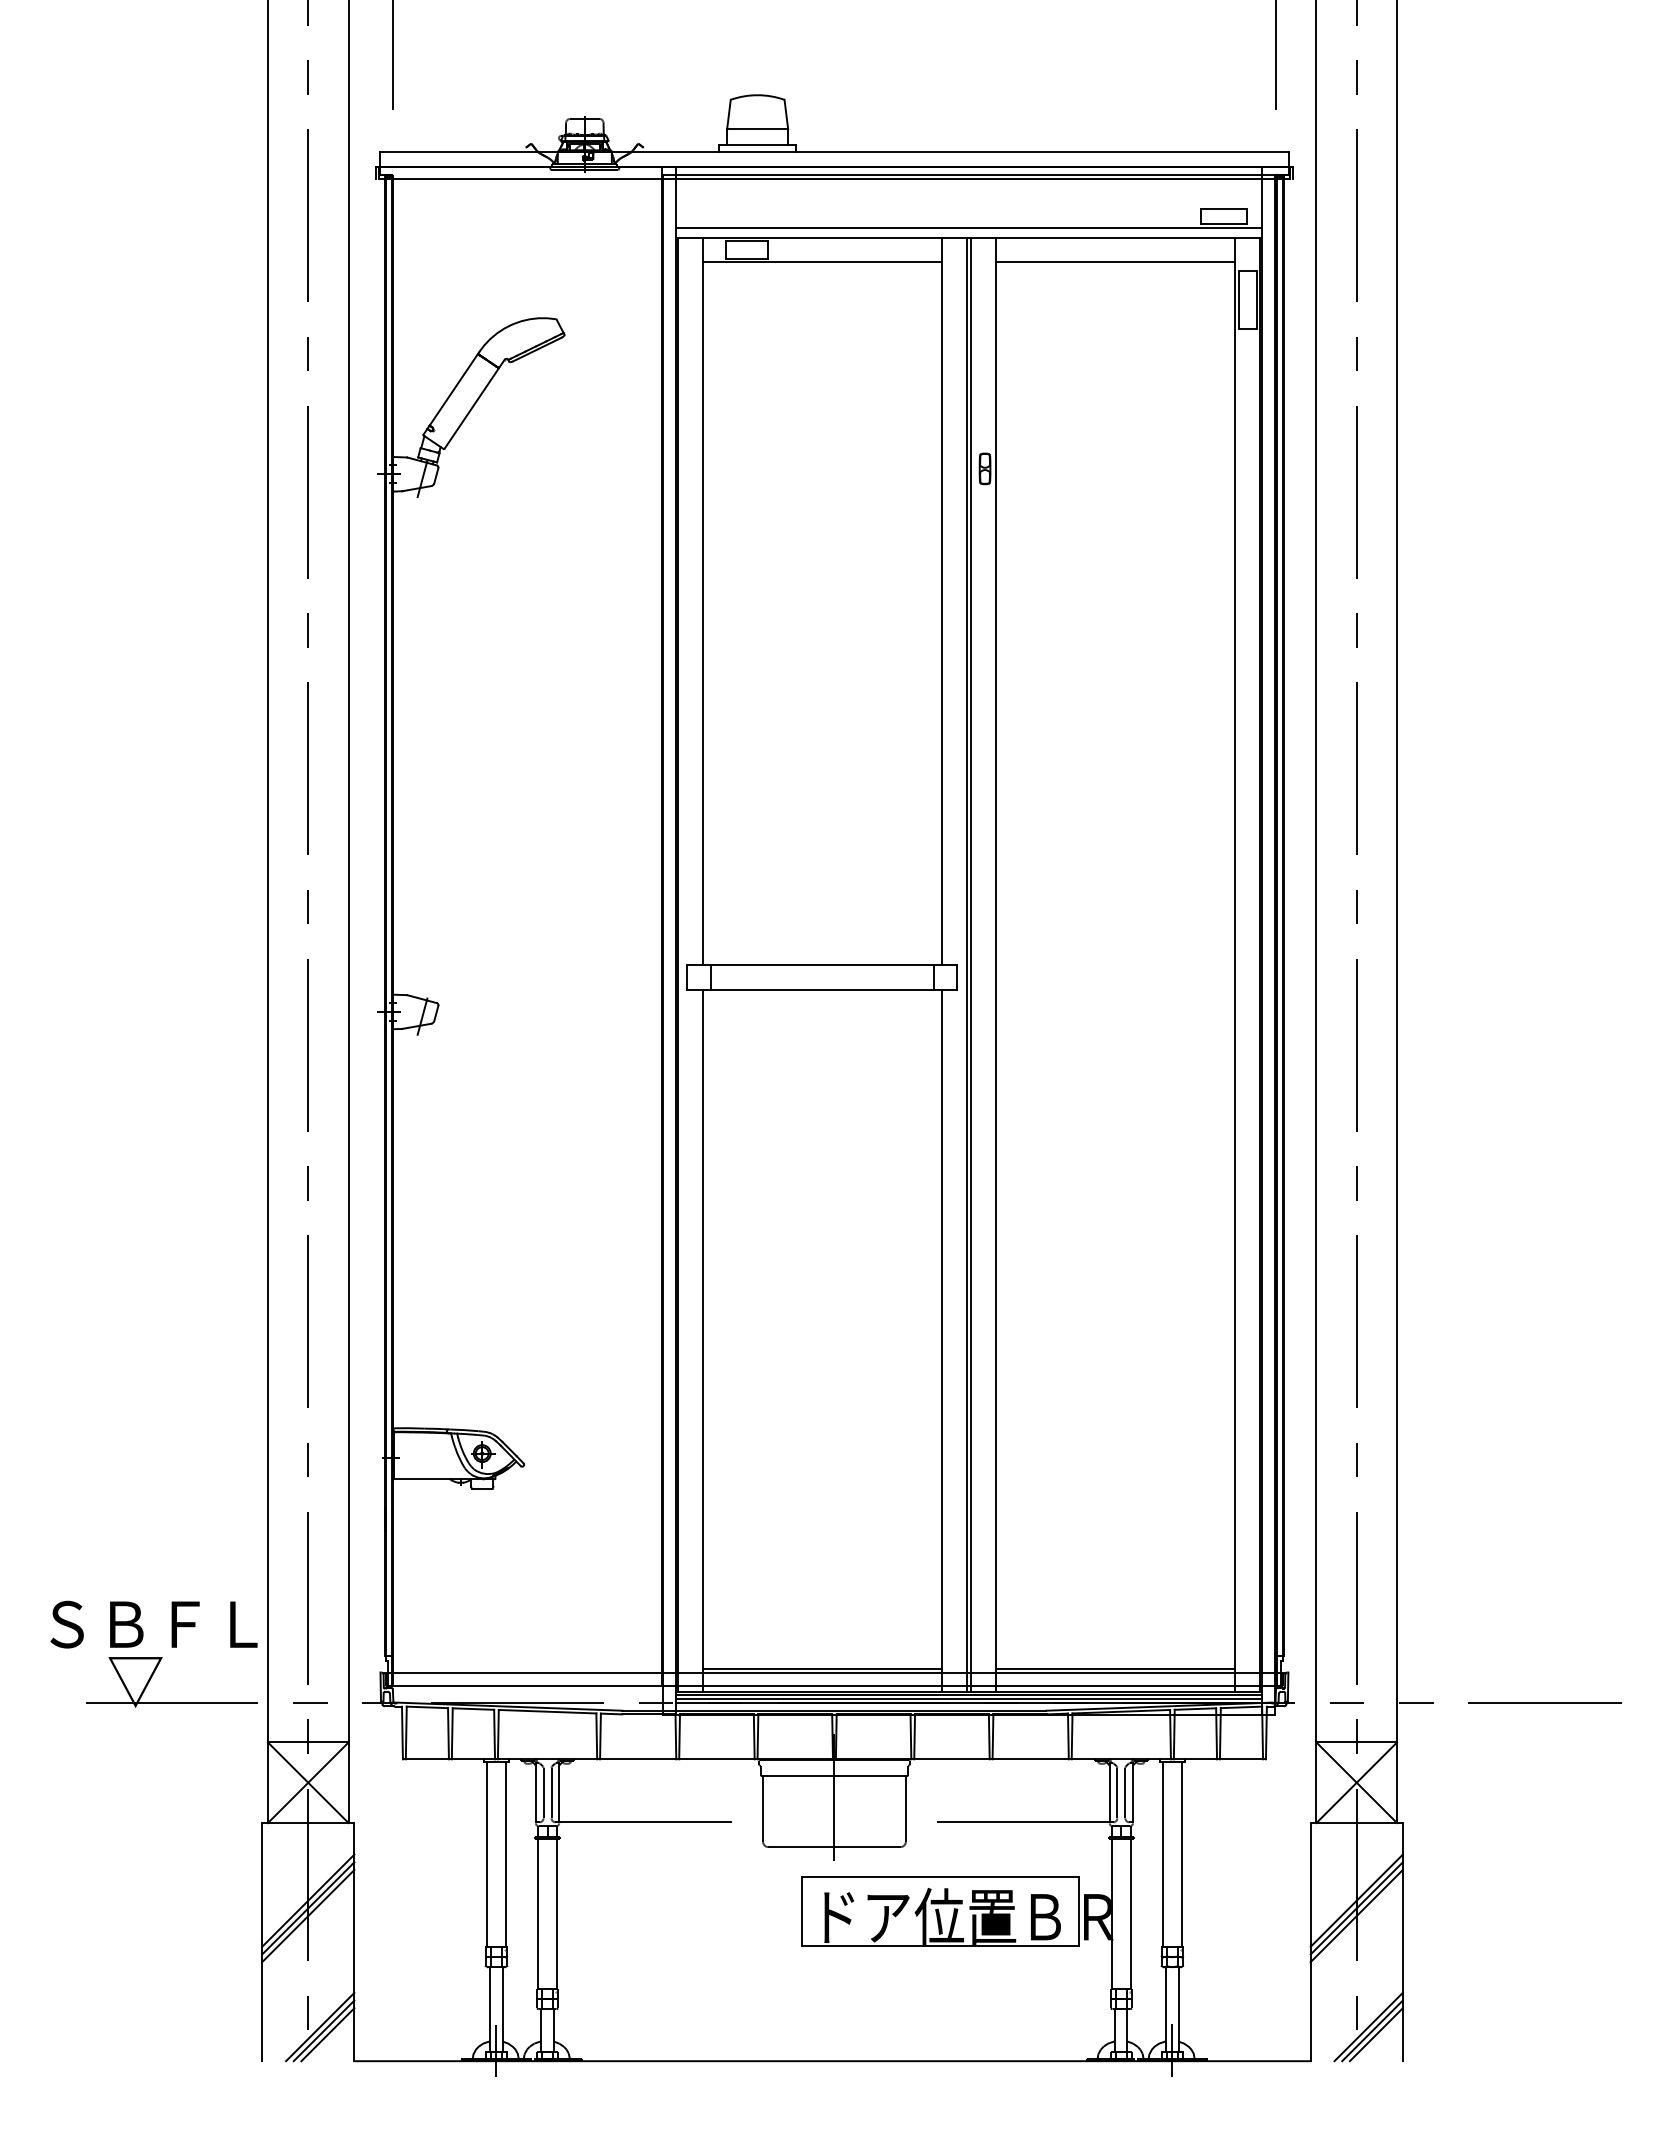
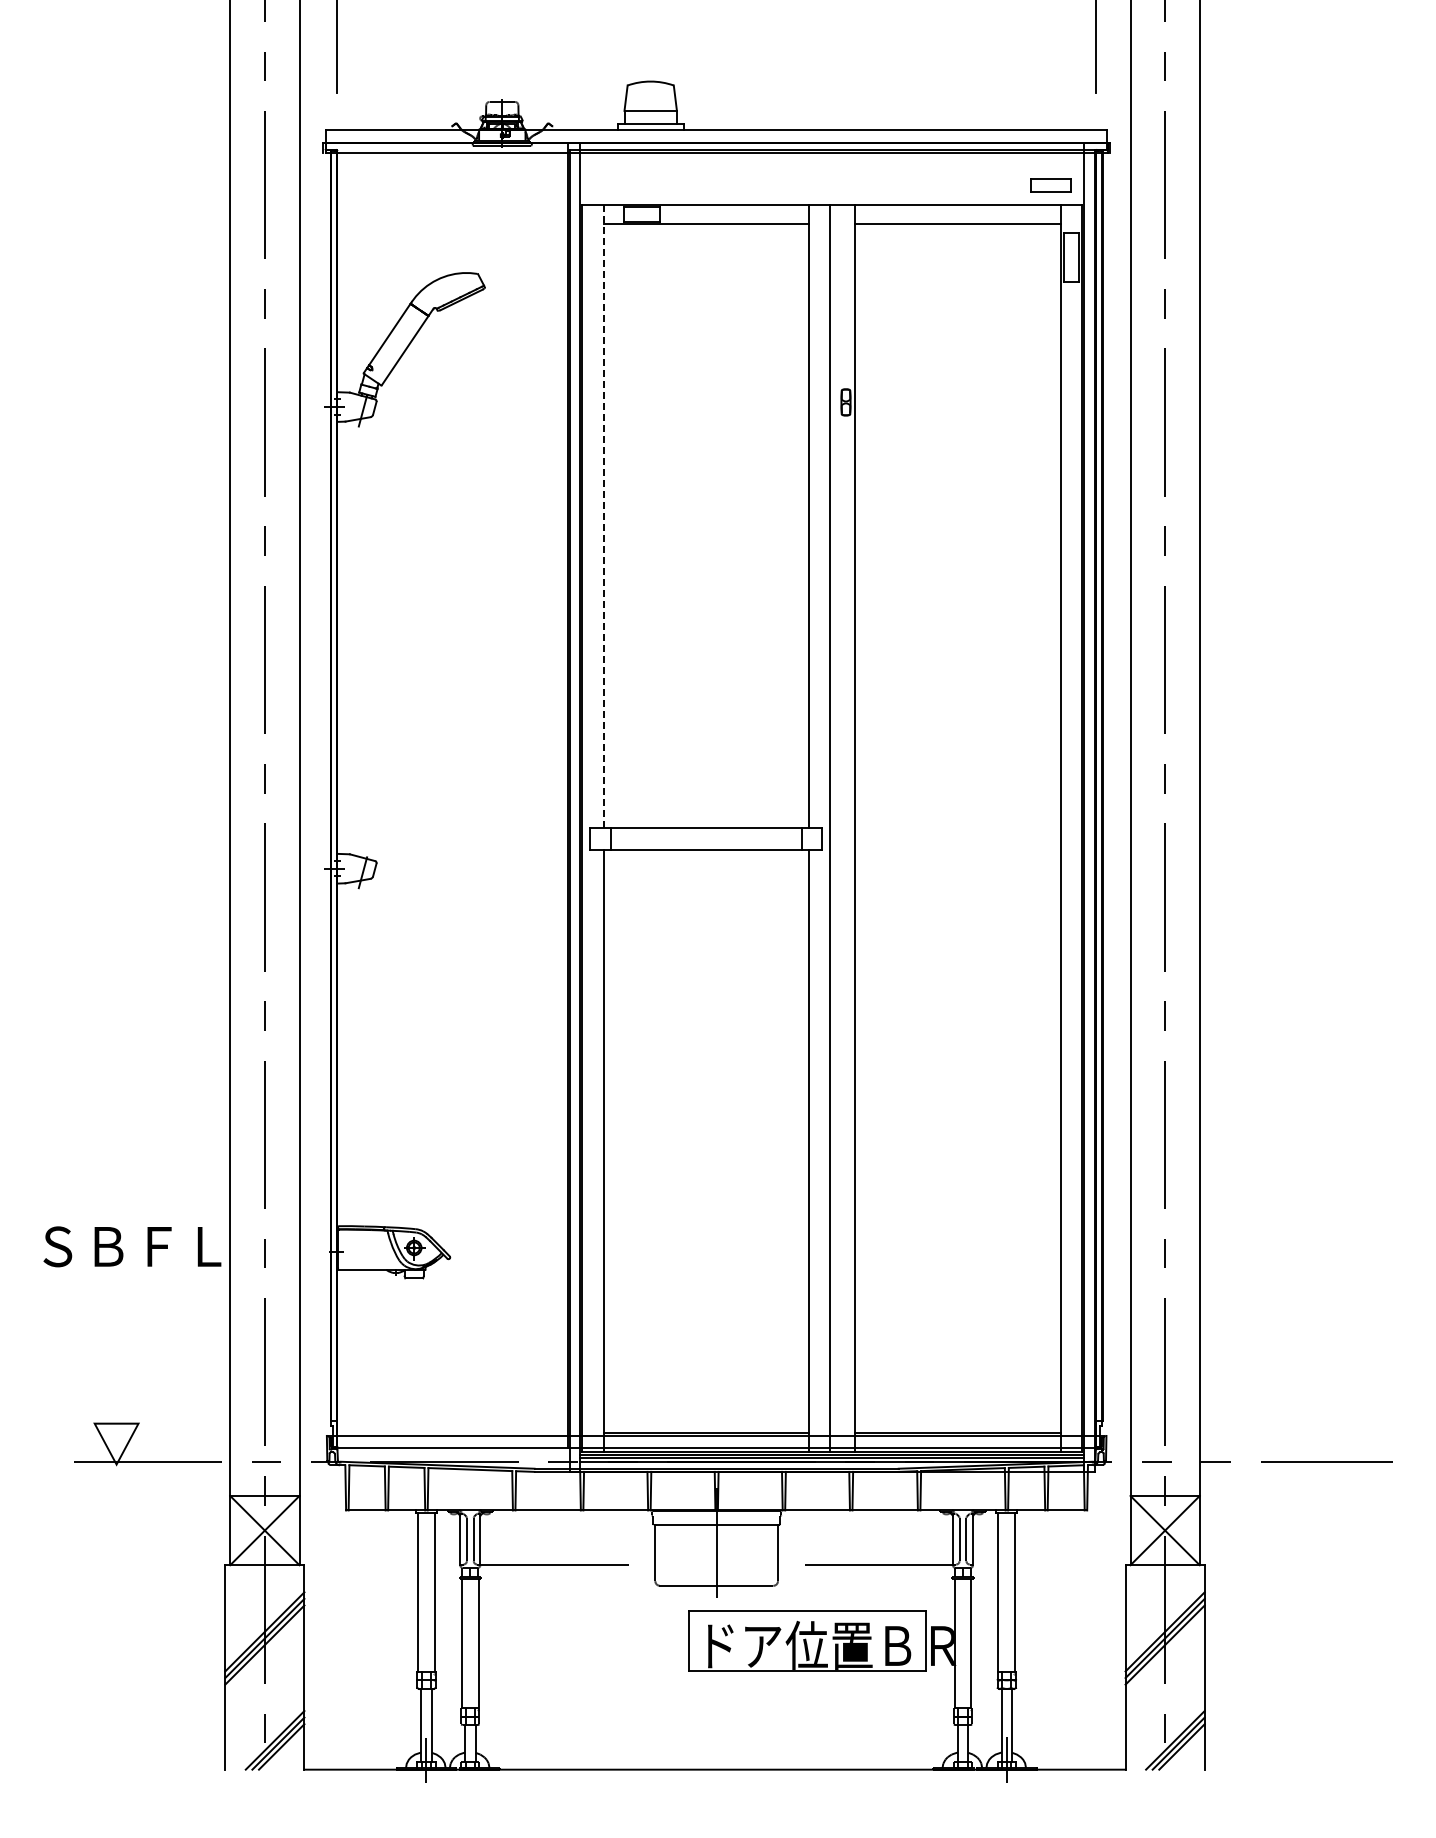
line: (968, 229) -> (831, 196), removed
line: (702, 601) -> (603, 516), solid -> dashed
line: (971, 965) -> (834, 828), removed
text: (154, 1624) -> (132, 1246), moved

